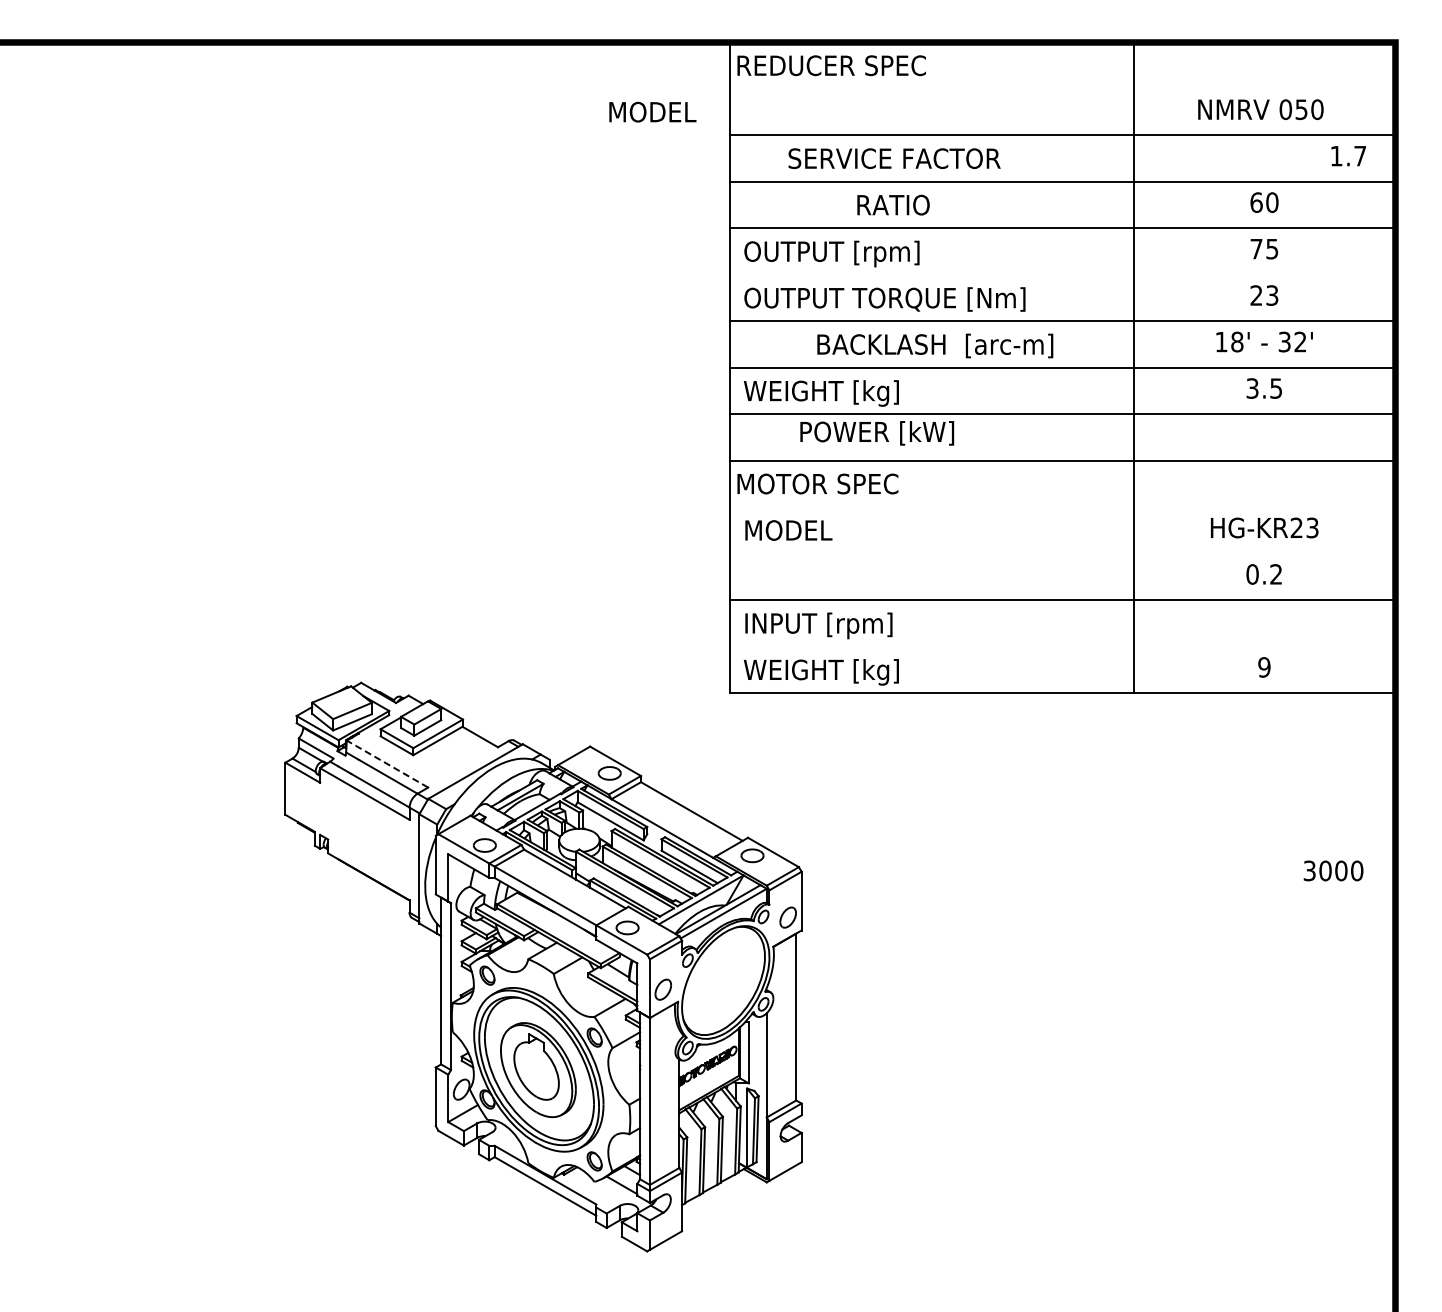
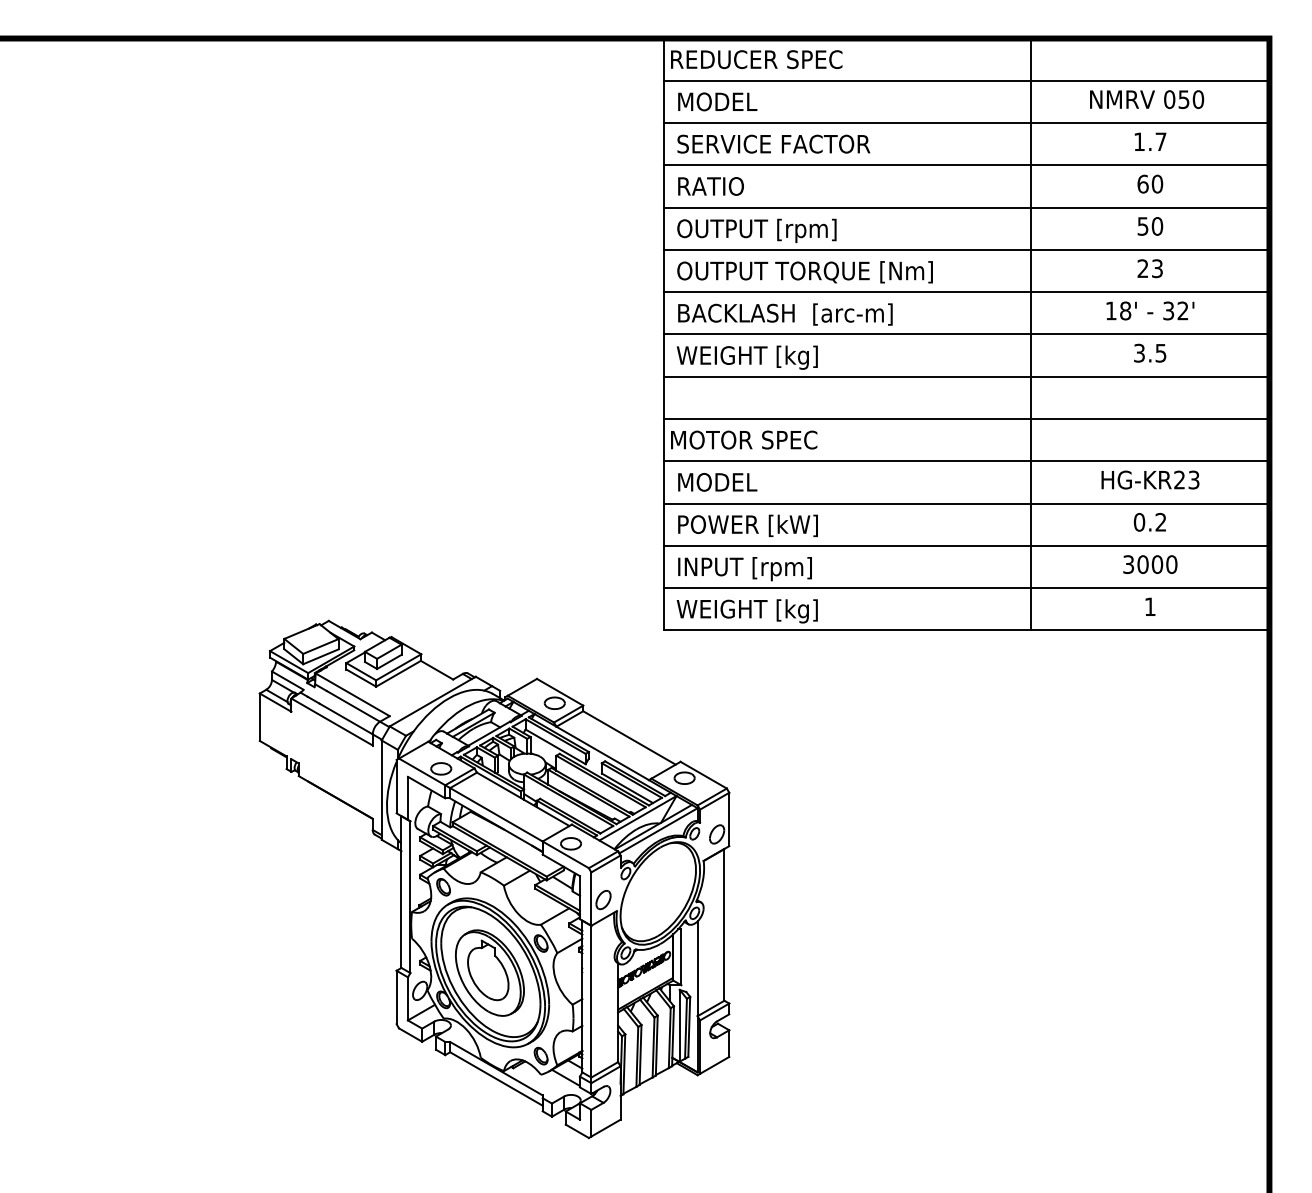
line: (1062, 88) -> (966, 80), added
text: (652, 111) -> (717, 101), moved
text: (1348, 156) -> (1150, 142), moved
text: (894, 158) -> (773, 144), moved
text: (893, 204) -> (711, 185), moved
text: (1264, 248) -> (1150, 225), 75 -> 50
line: (1062, 274) -> (966, 249), added
text: (935, 345) -> (785, 314), moved
text: (877, 433) -> (748, 526), moved
line: (1062, 507) -> (966, 461), added
line: (1062, 553) -> (966, 503), added
line: (1062, 646) -> (966, 587), added
text: (1264, 667) -> (1150, 606), 9 -> 1
line: (387, 764) -> (352, 695), dashed -> solid
text: (1333, 870) -> (1150, 564), moved

